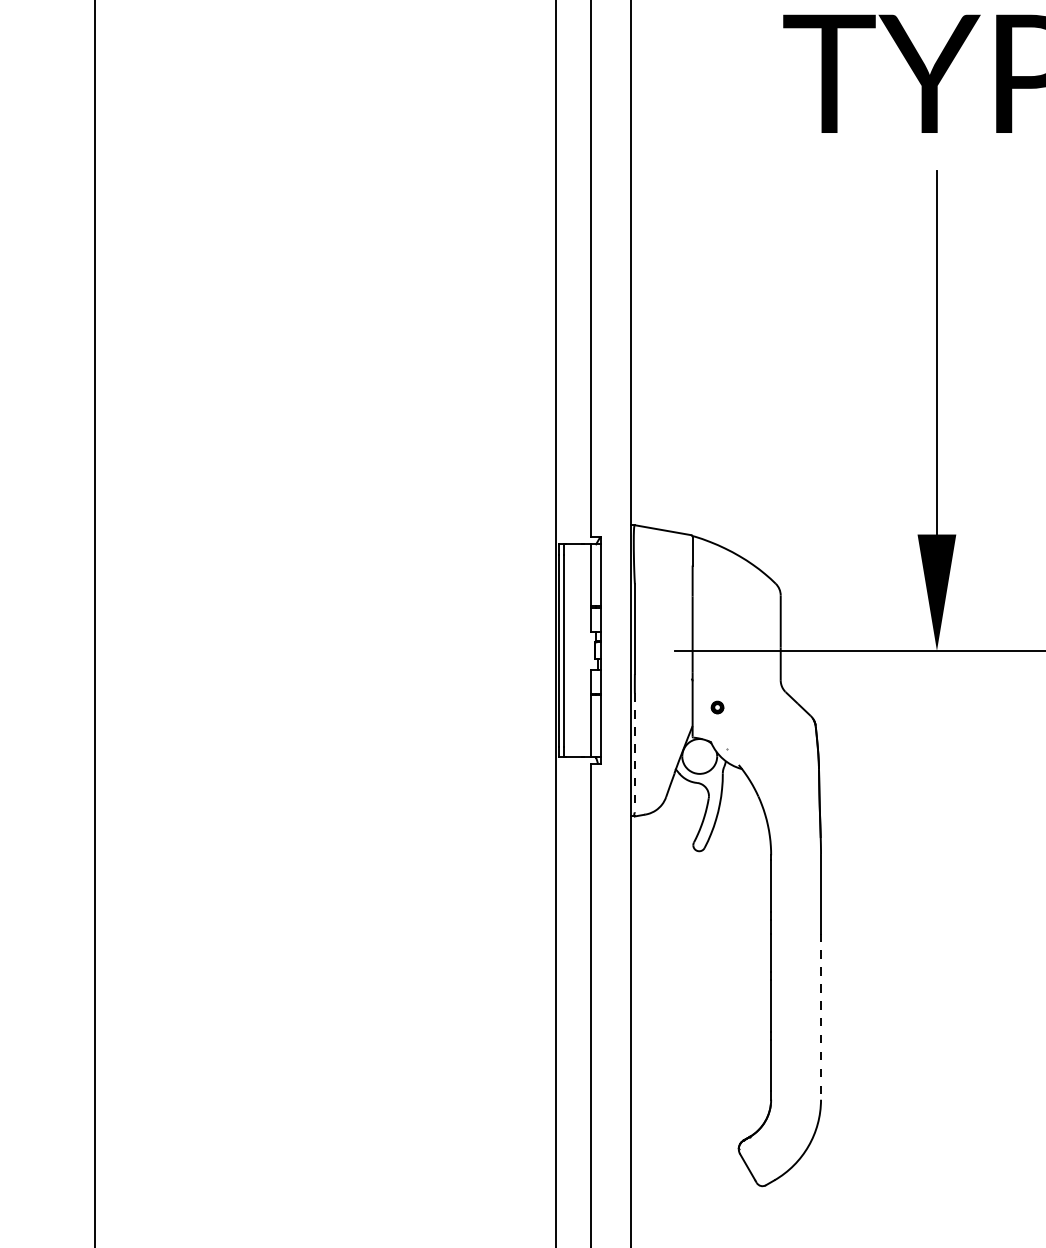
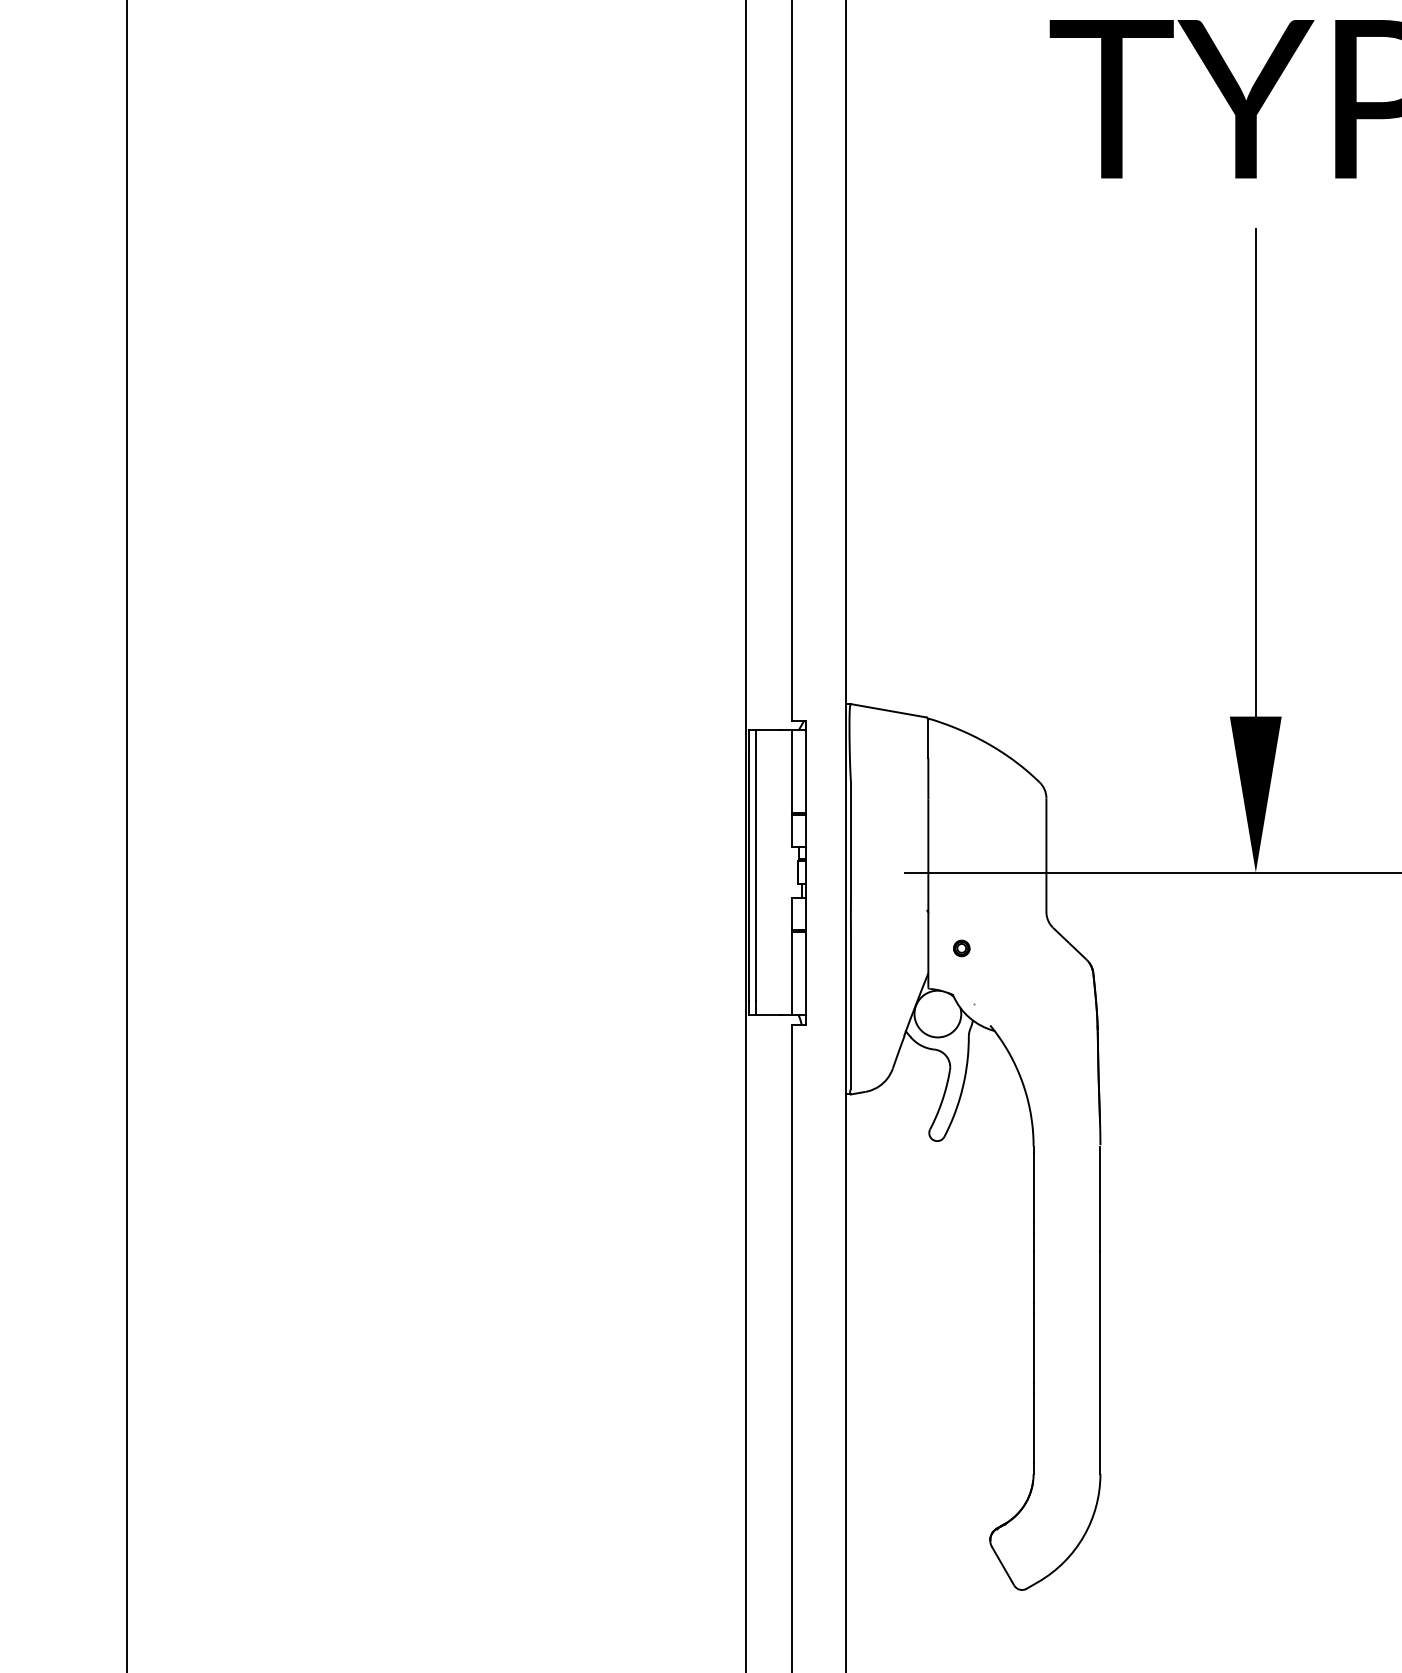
line: (634, 753) -> (850, 1009), dashed -> solid
line: (821, 1017) -> (1100, 1363), dashed -> solid

